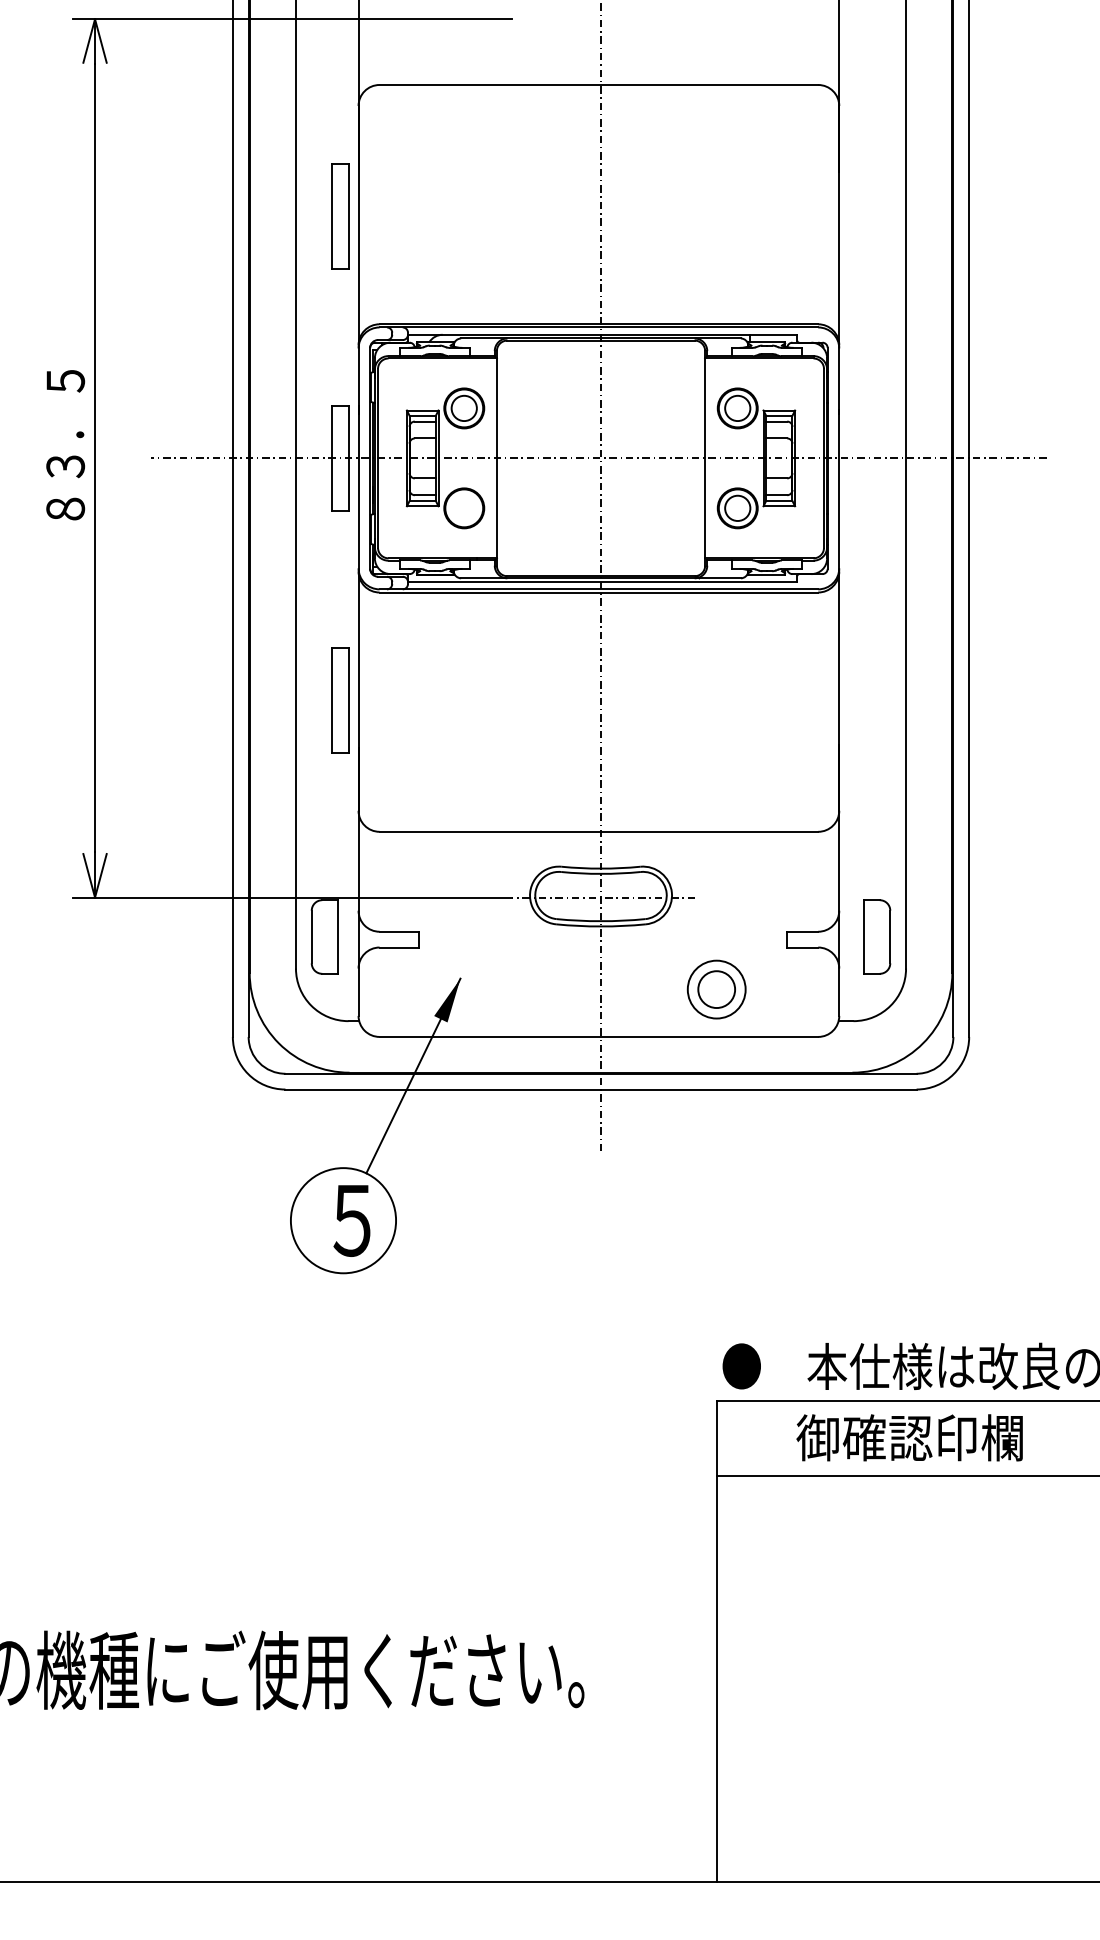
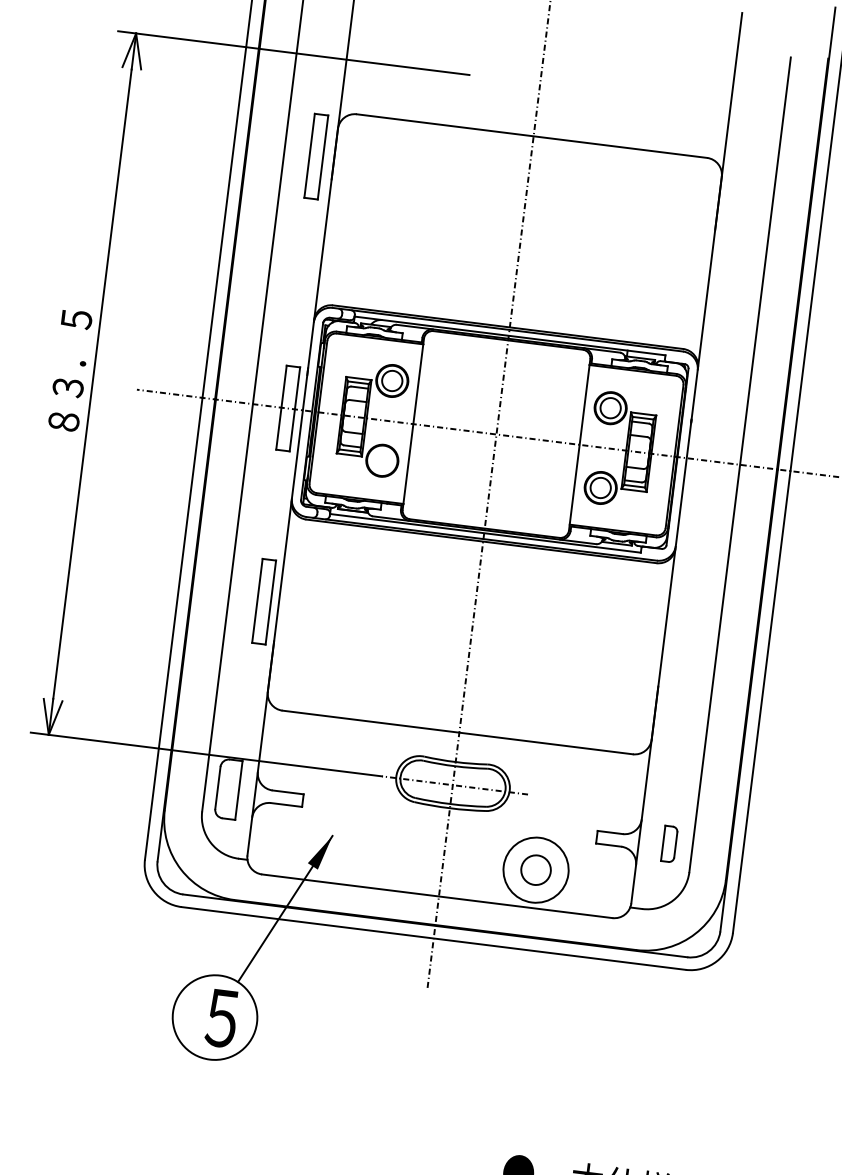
part: (340, 216) -> (316, 156), moved
part: (877, 936) -> (669, 843), size x0.6
circle: (716, 989) -> (535, 870), size x1.4

